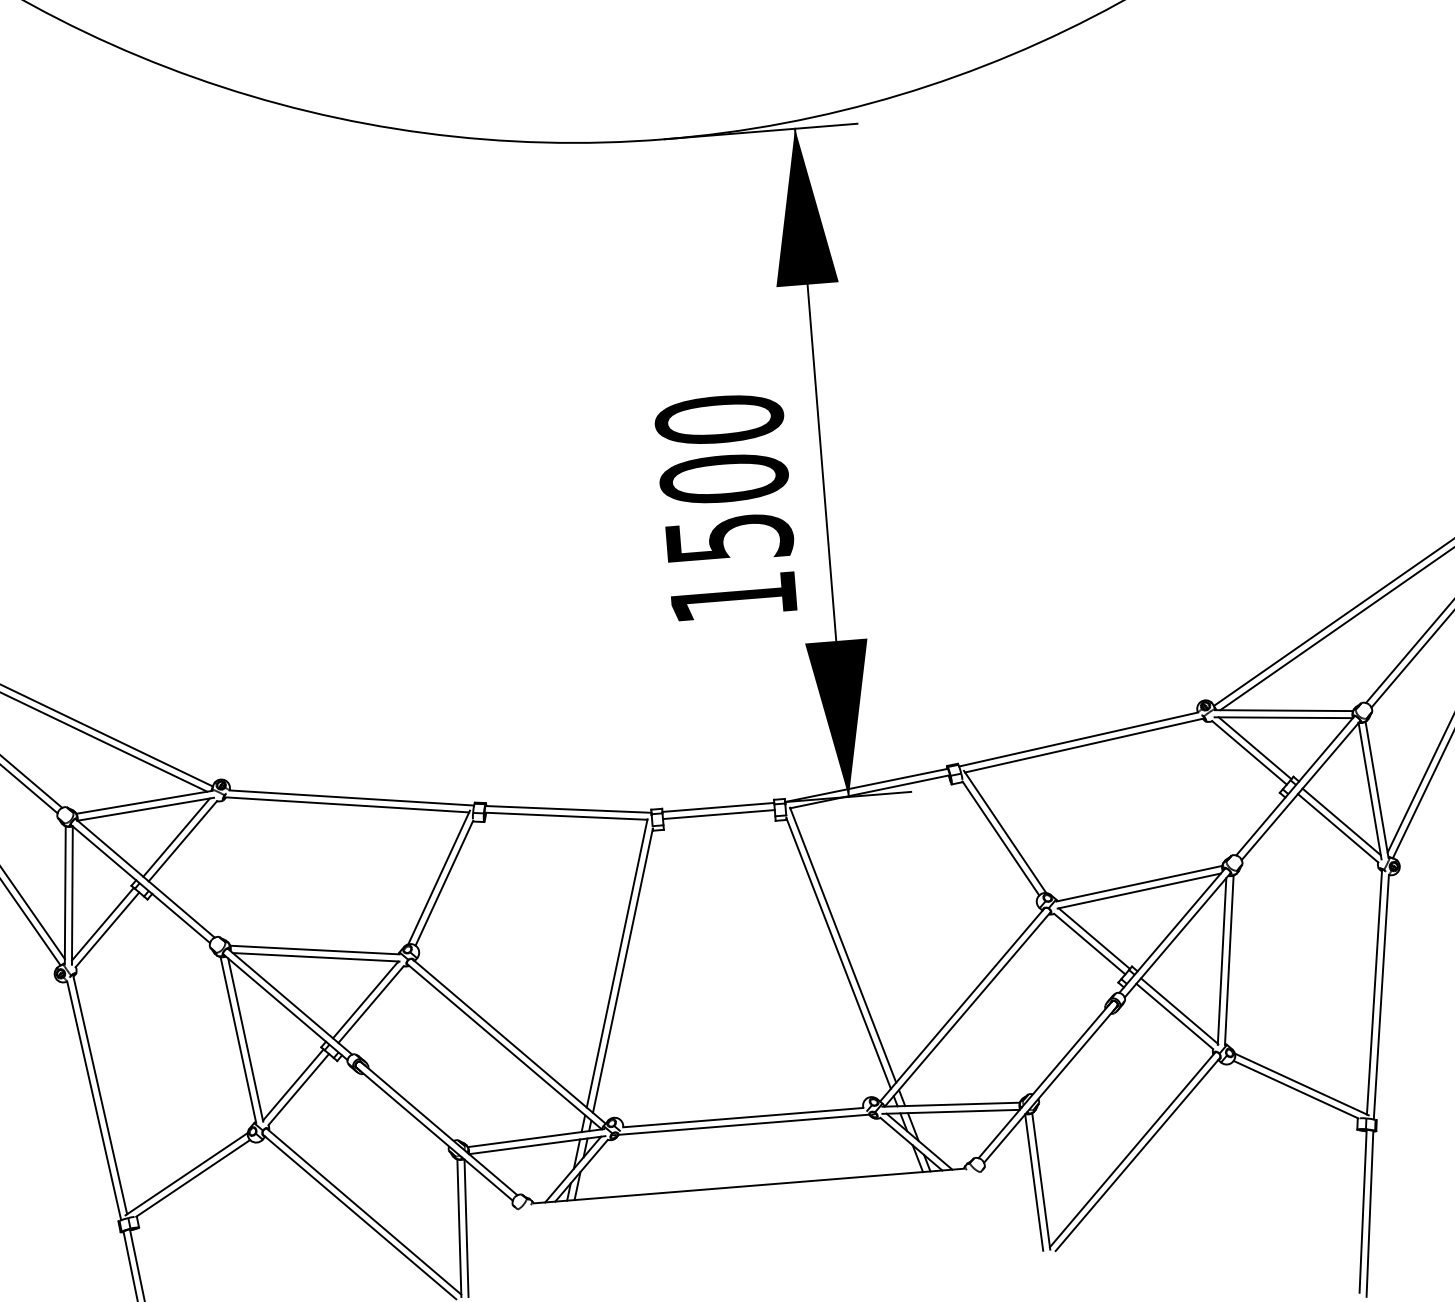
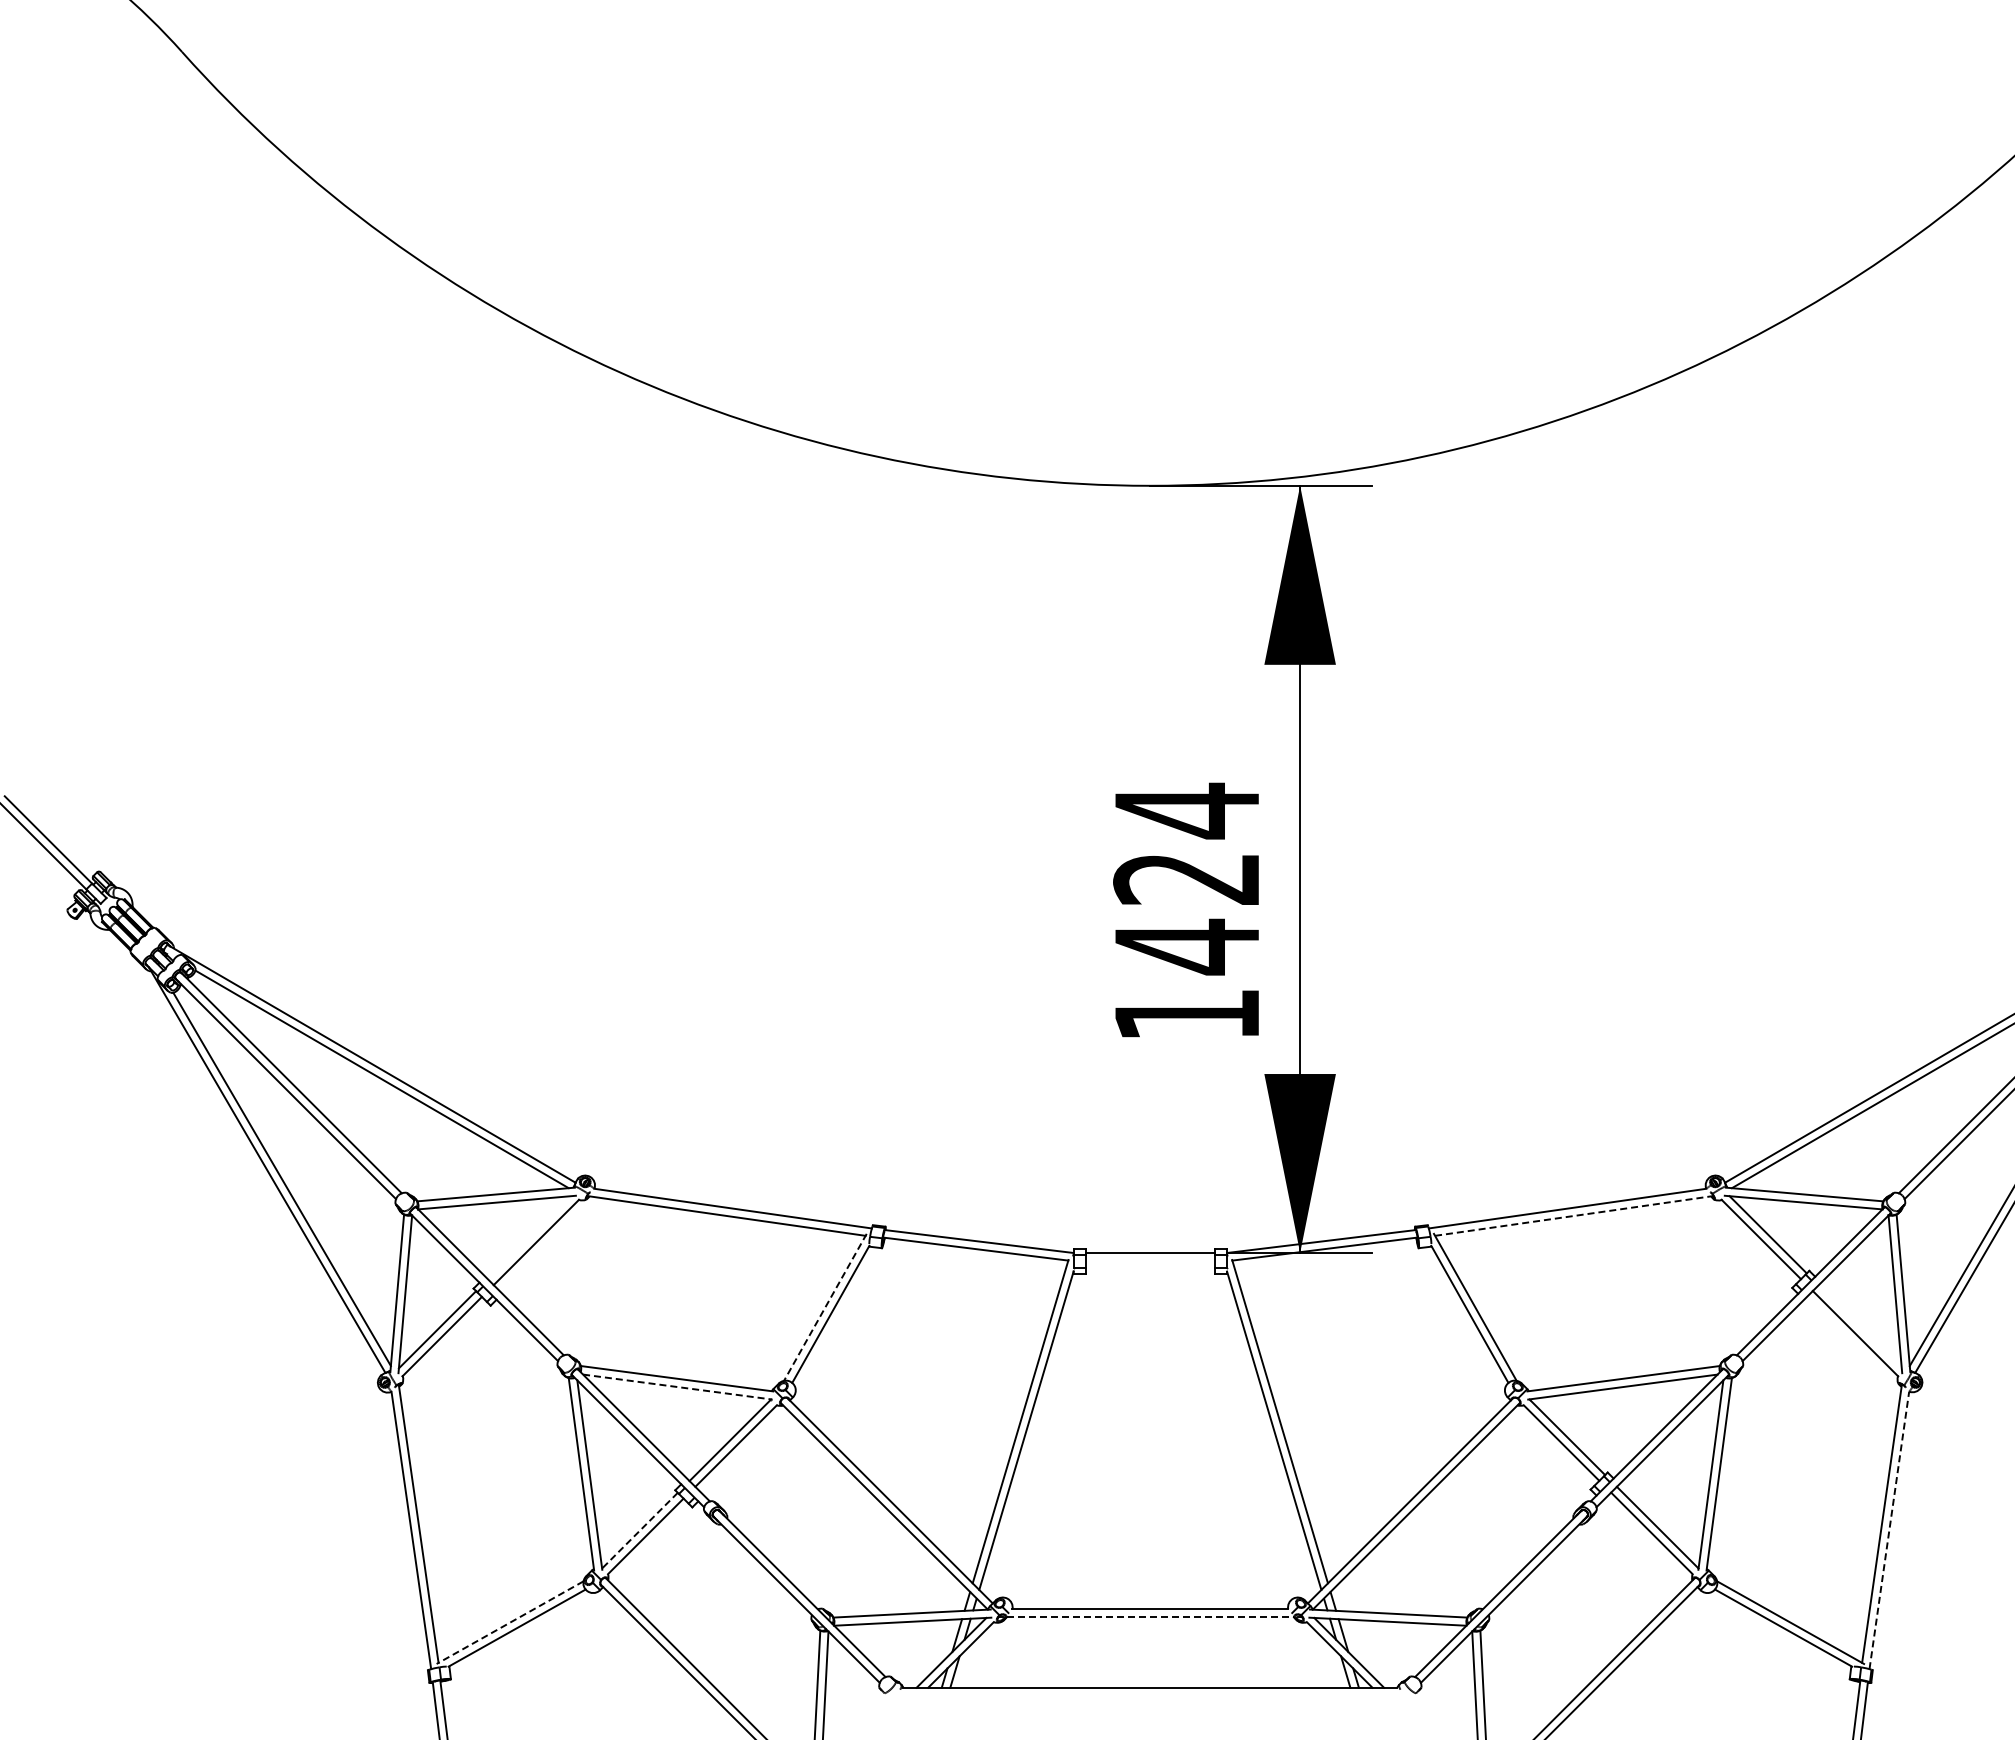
text: (724, 478) -> (1187, 878), 1500 -> 1424
line: (1085, 745) -> (1574, 1215), solid -> dashed
line: (719, 814) -> (1150, 1261), removed
line: (1341, 821) -> (1859, 1326), removed
line: (176, 837) -> (529, 1237), removed
line: (439, 877) -> (825, 1307), solid -> dashed
line: (315, 957) -> (677, 1387), solid -> dashed
line: (1381, 996) -> (1889, 1529), solid -> dashed
line: (292, 1084) -> (639, 1530), solid -> dashed
line: (744, 1124) -> (1150, 1617), solid -> dashed
line: (186, 1174) -> (509, 1622), solid -> dashed

